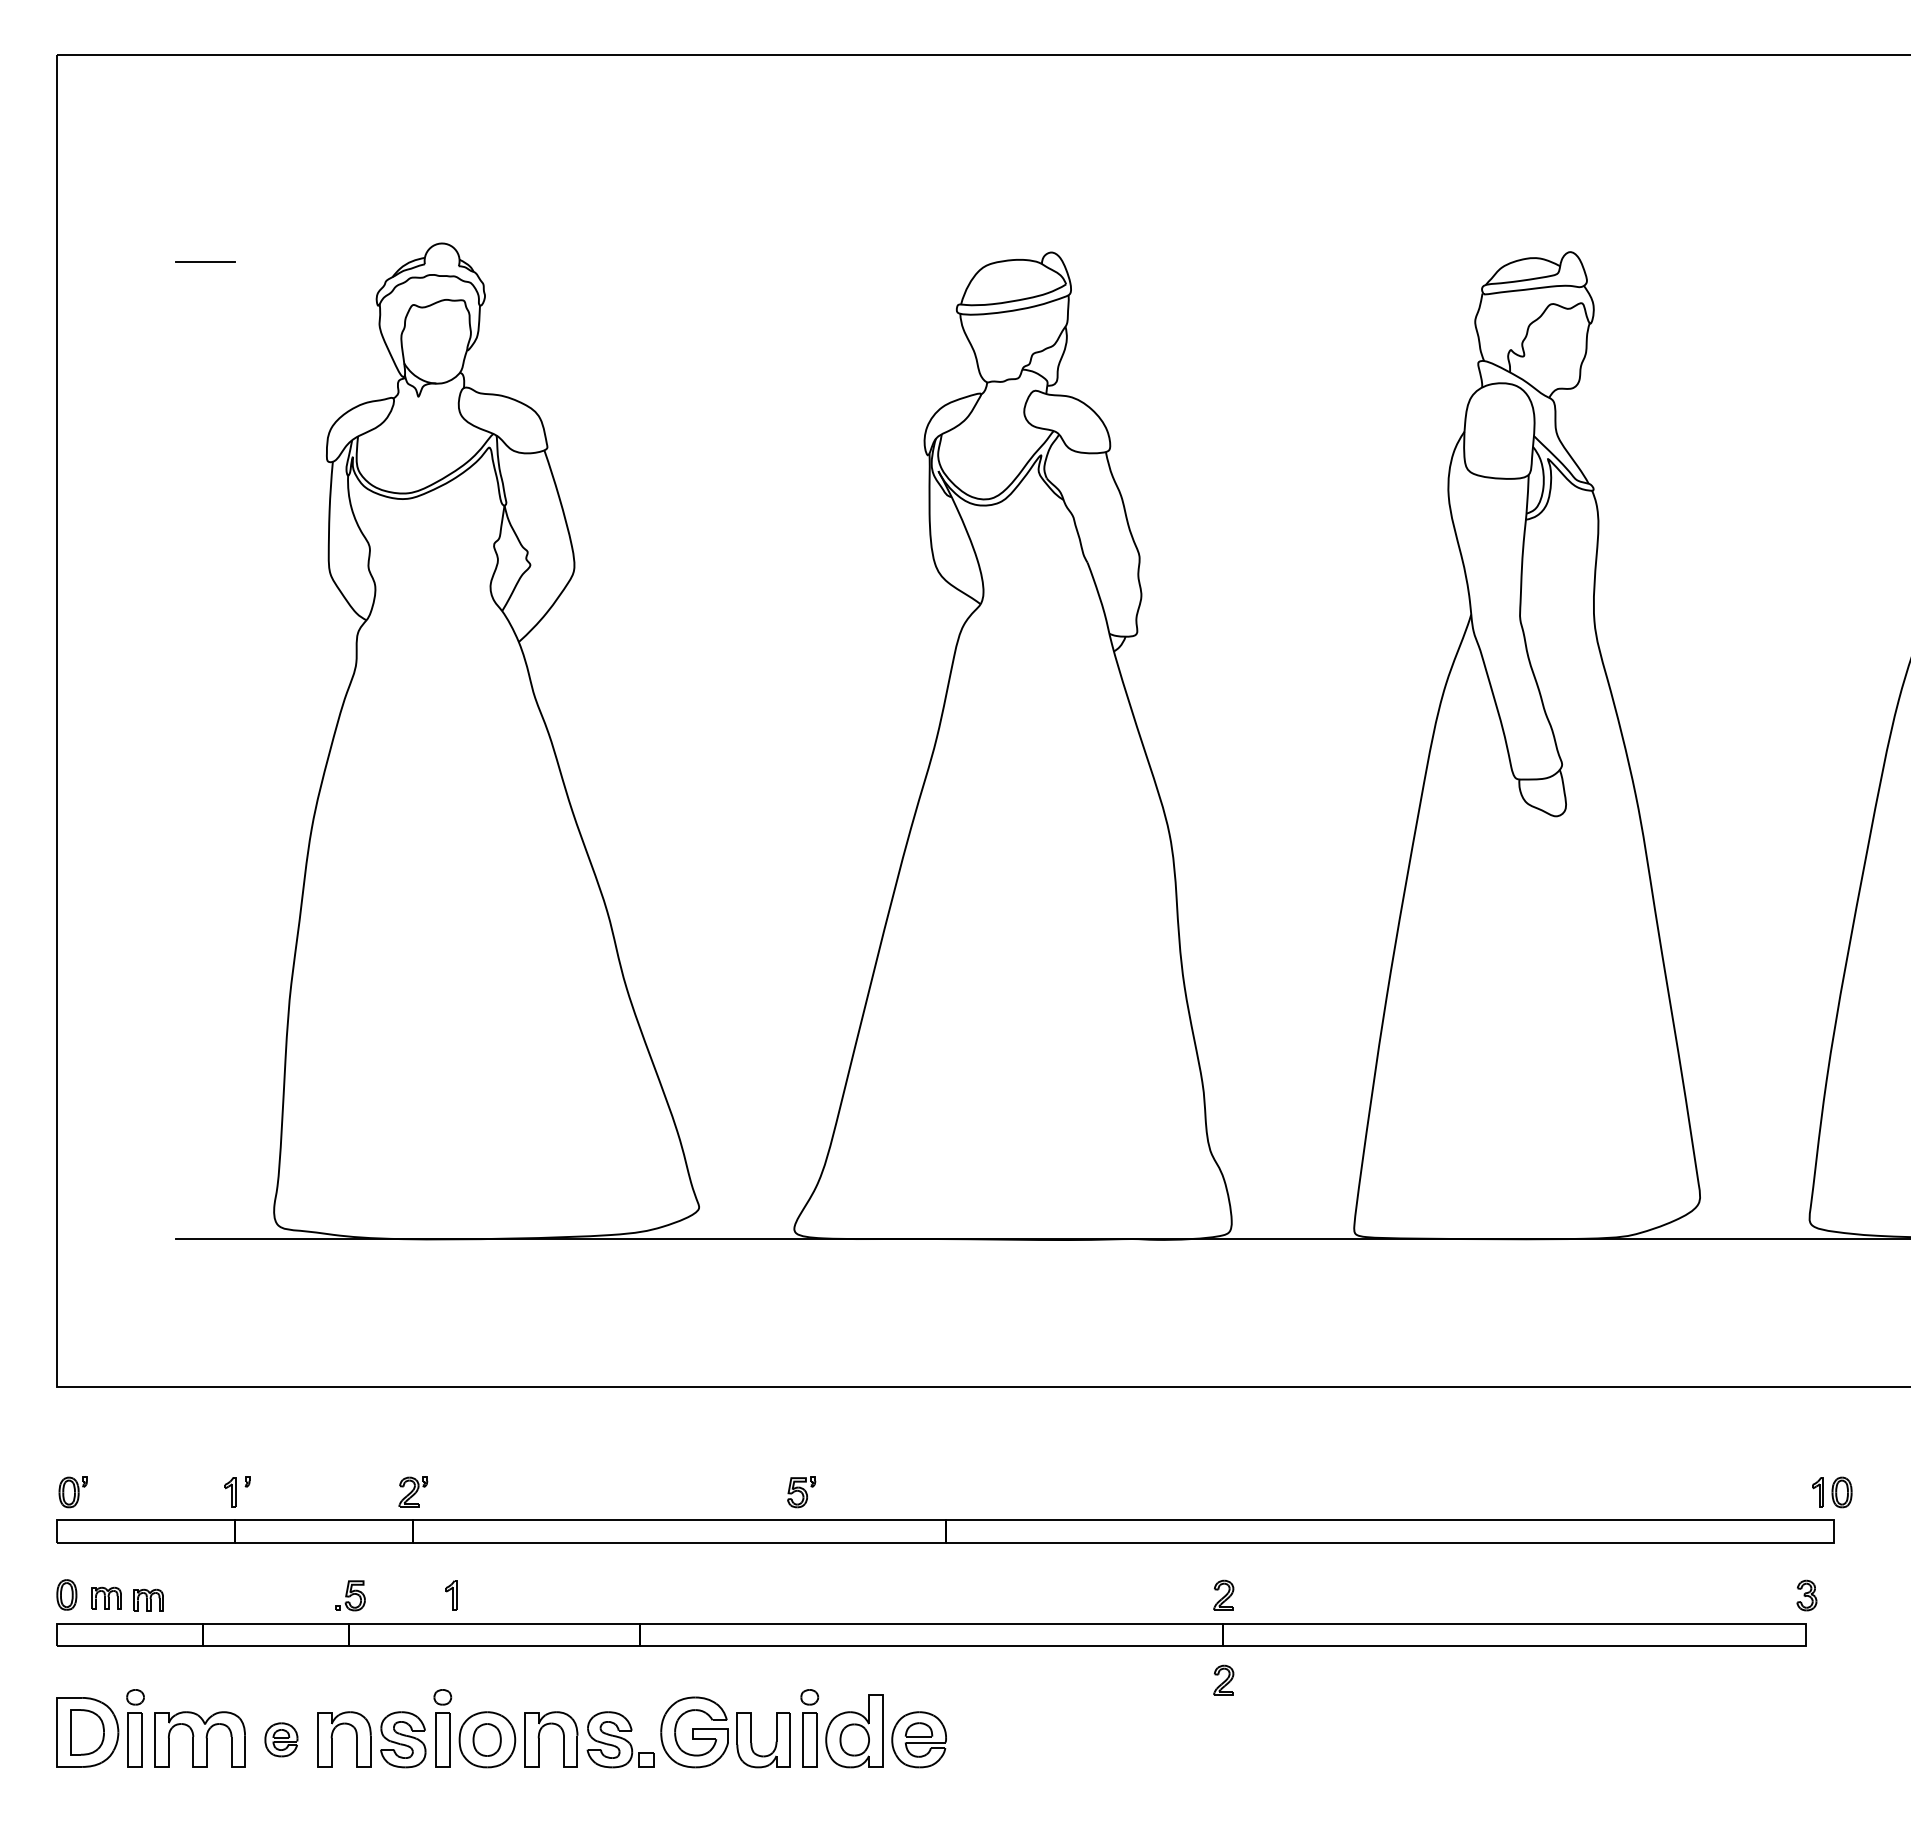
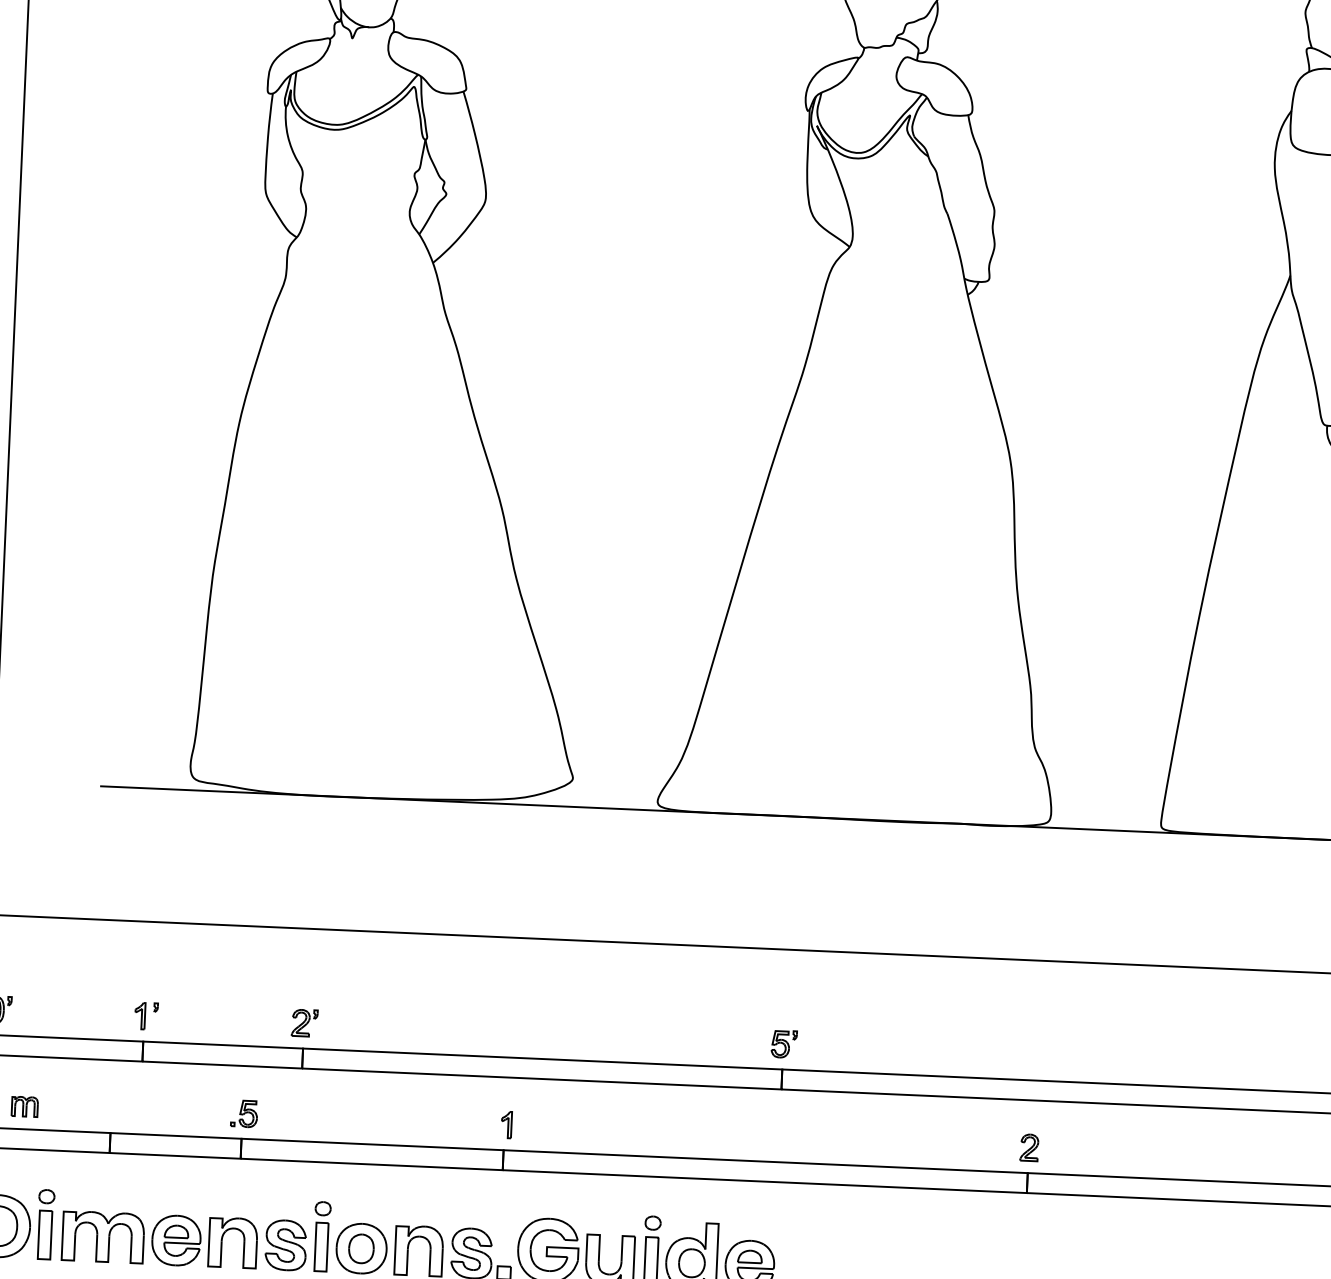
part: (801, 1492) -> (784, 1044), moved
part: (451, 1595) -> (506, 1125), moved
part: (148, 1599) -> (62, 1109), removed
part: (1223, 1679) -> (1025, 1223), removed
part: (281, 1739) -> (176, 1240), size x1.67

